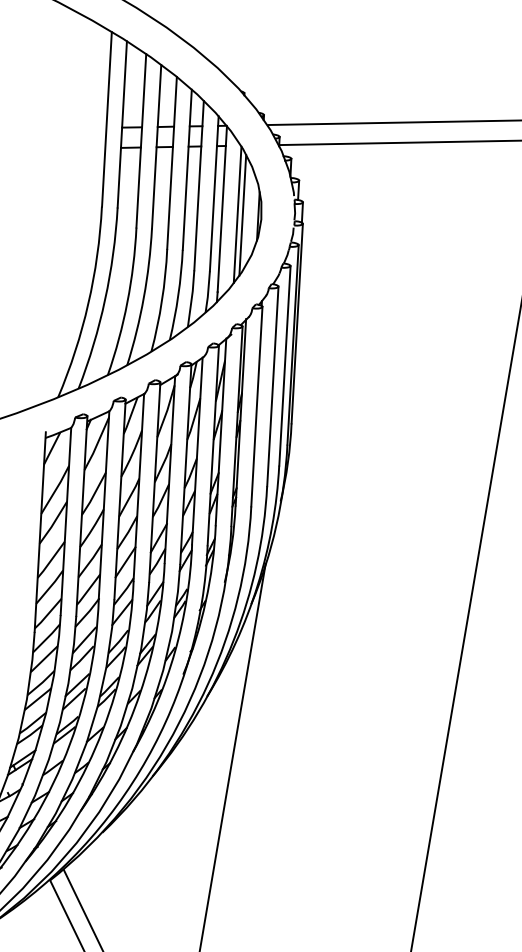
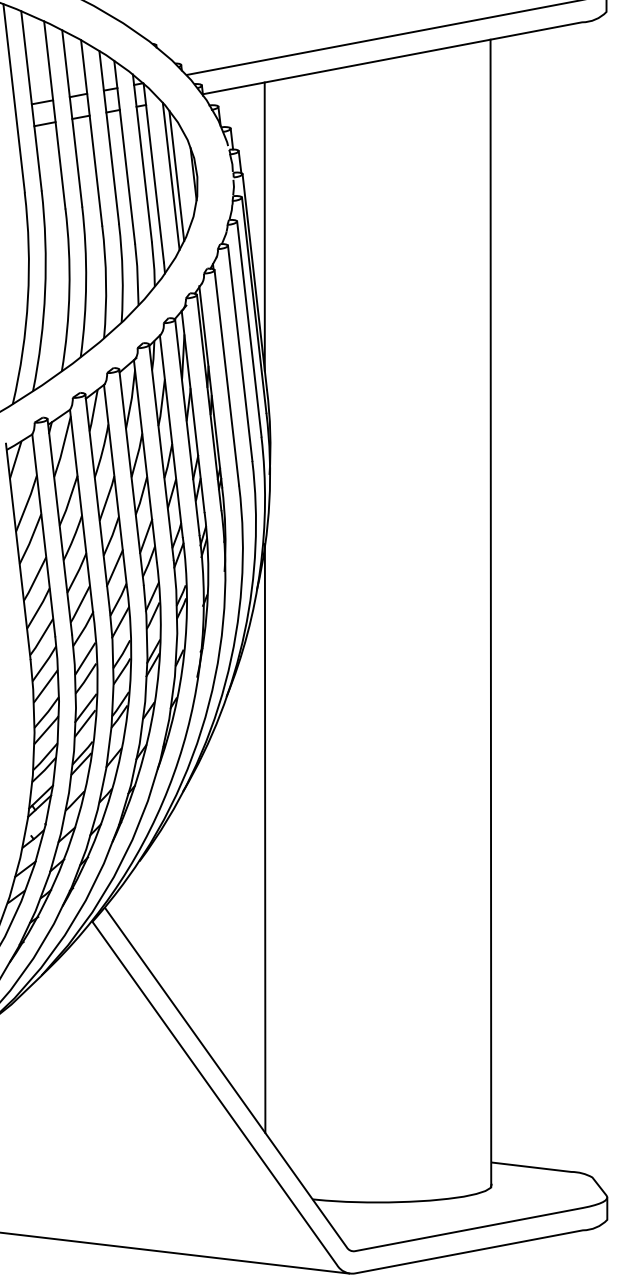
line: (314, 274) -> (264, 226), added

